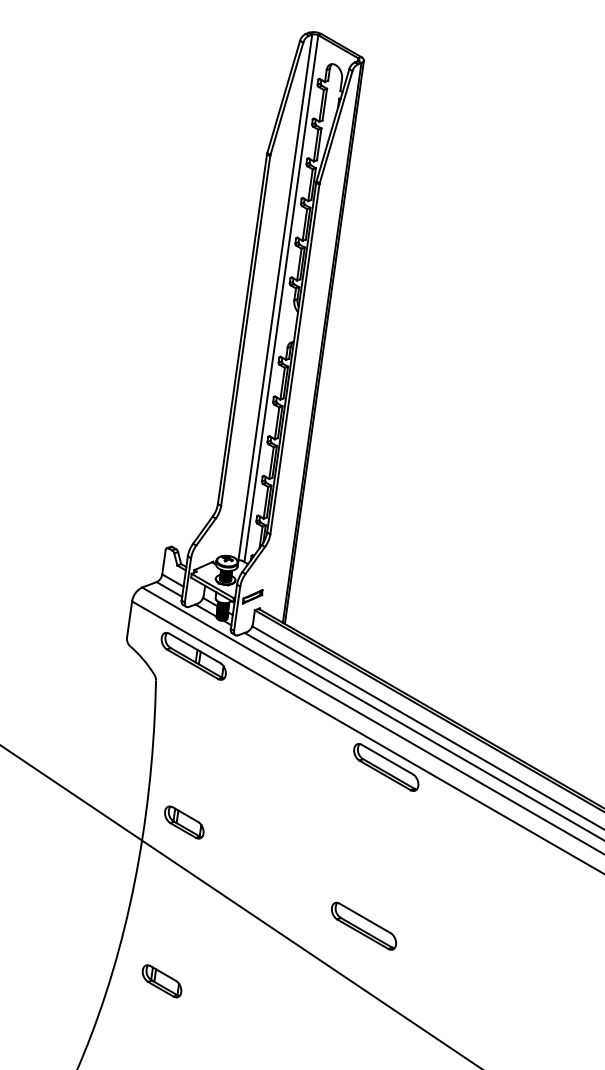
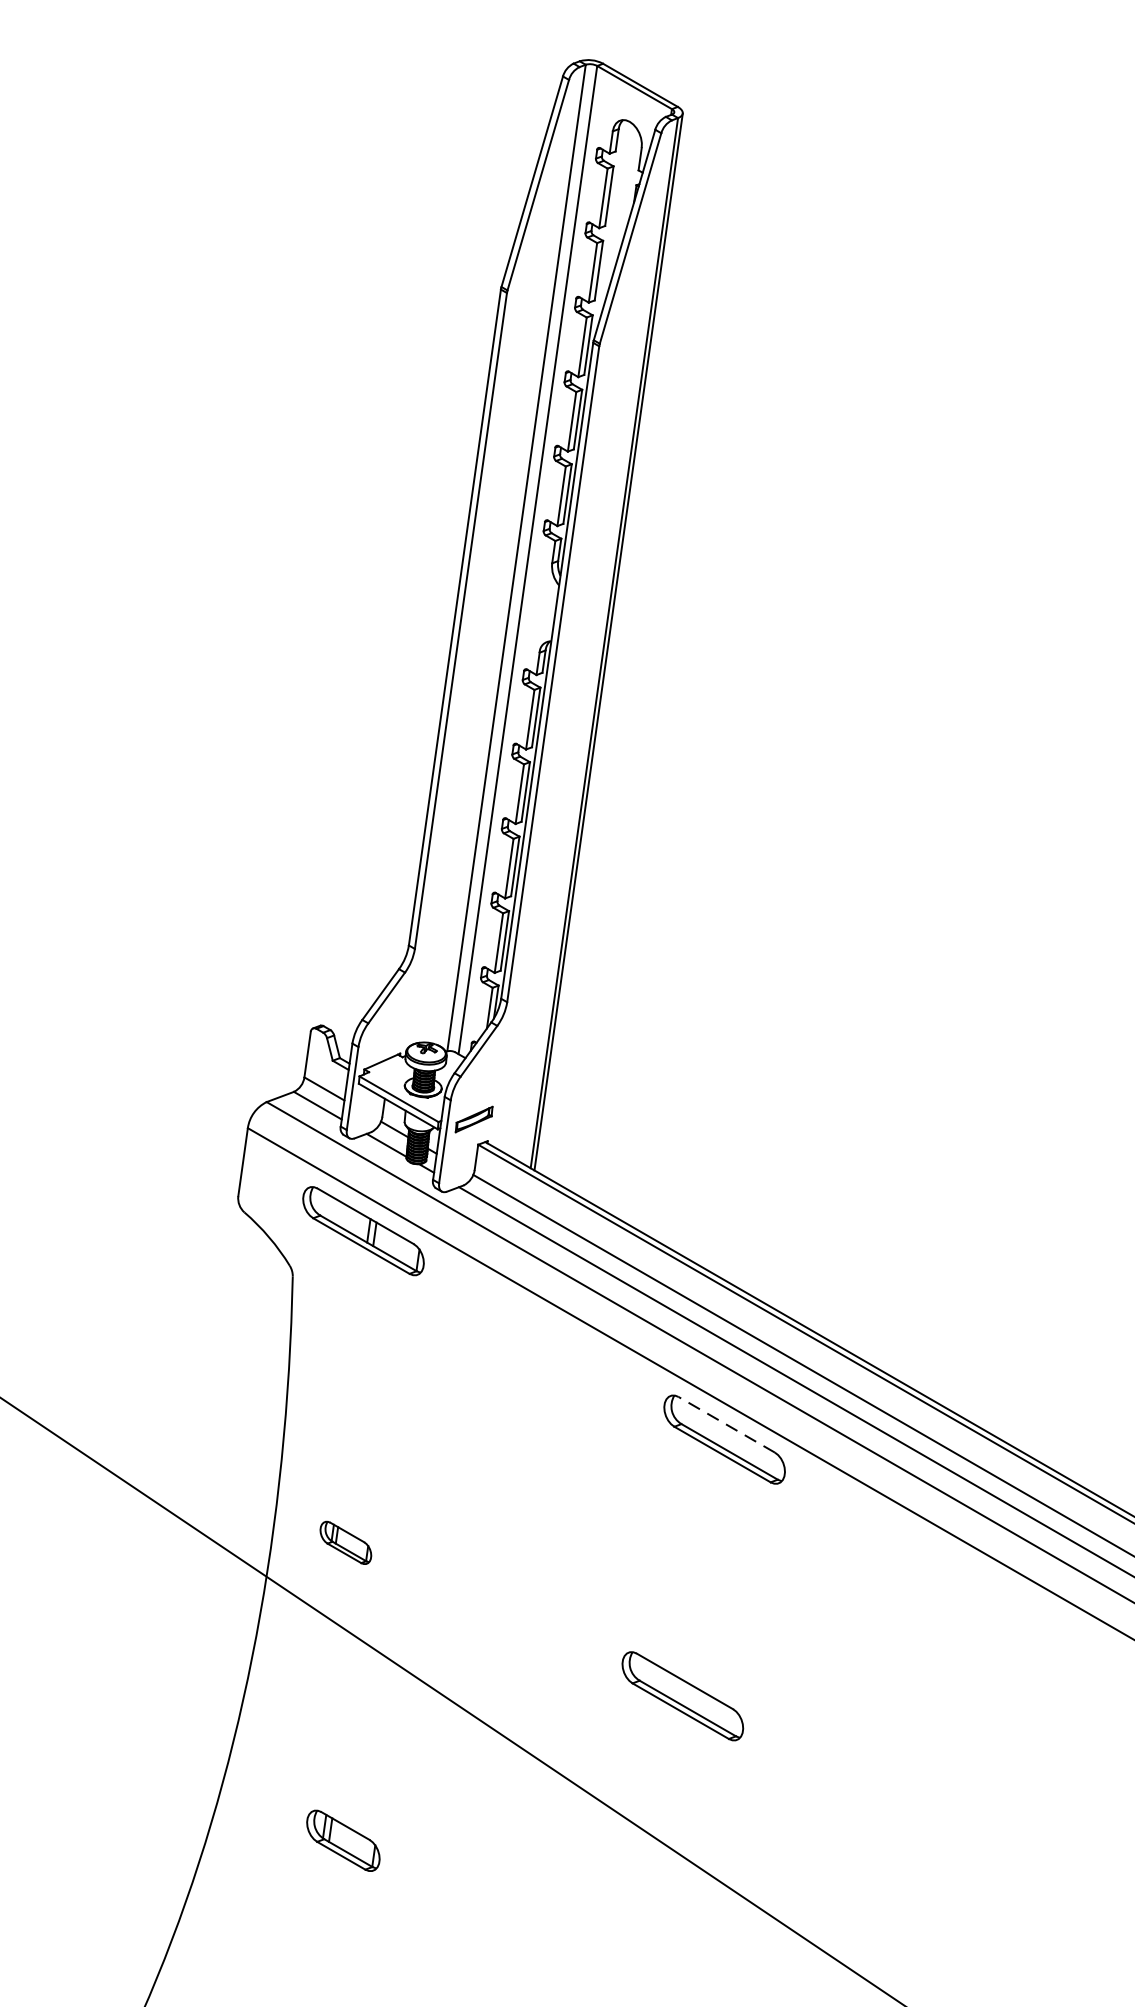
line: (387, 759) -> (726, 1424), solid -> dashed
part: (184, 822) -> (346, 1542), size x0.7
part: (363, 925) -> (681, 1694), moved
part: (161, 981) -> (342, 1841), moved

